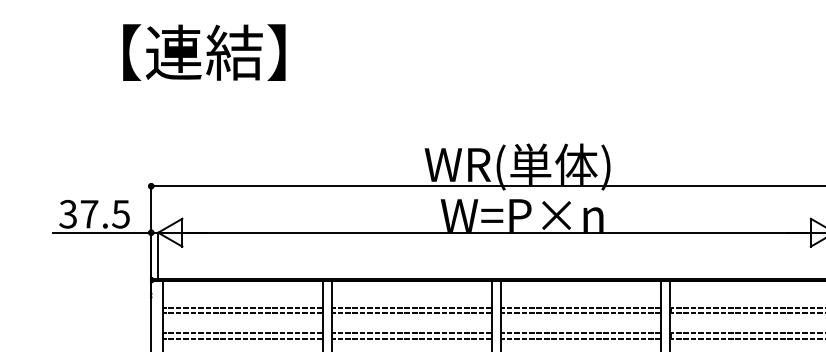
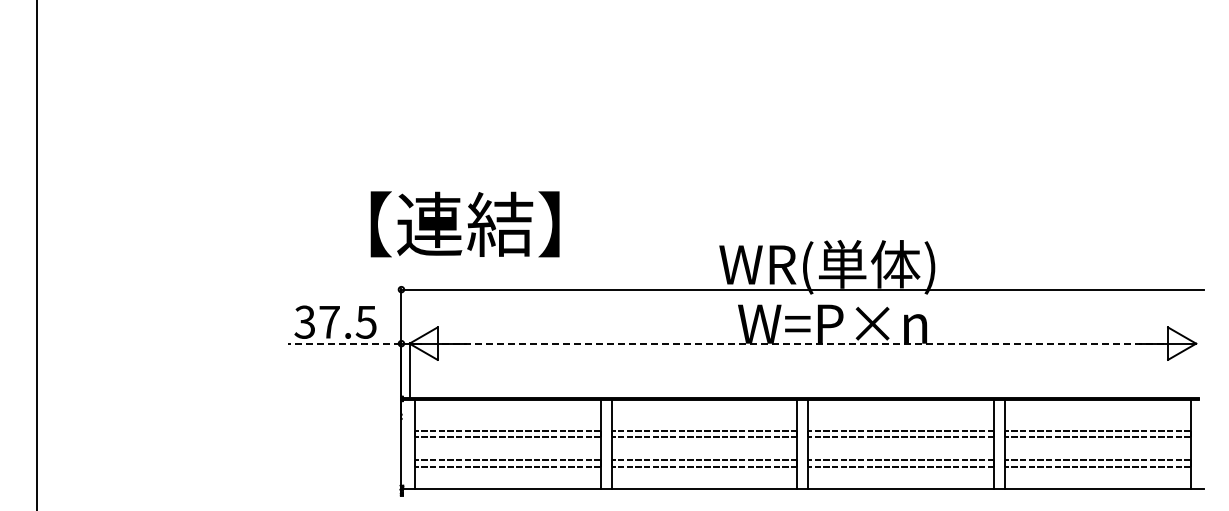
text: (203, 52) -> (464, 224), moved
line: (102, 232) -> (344, 343), solid -> dashed
line: (496, 232) -> (802, 343), solid -> dashed

